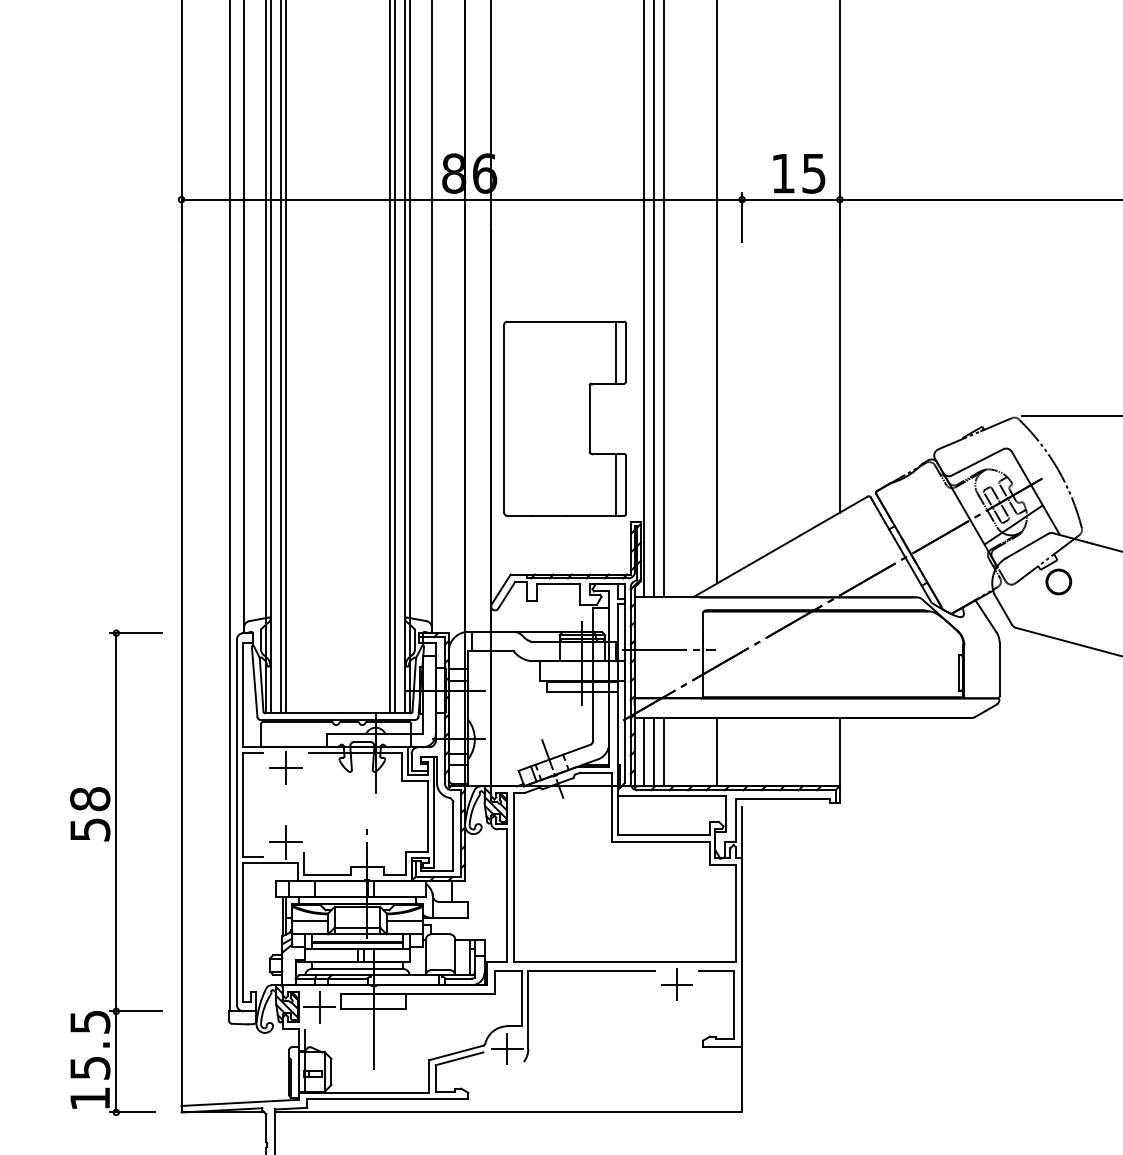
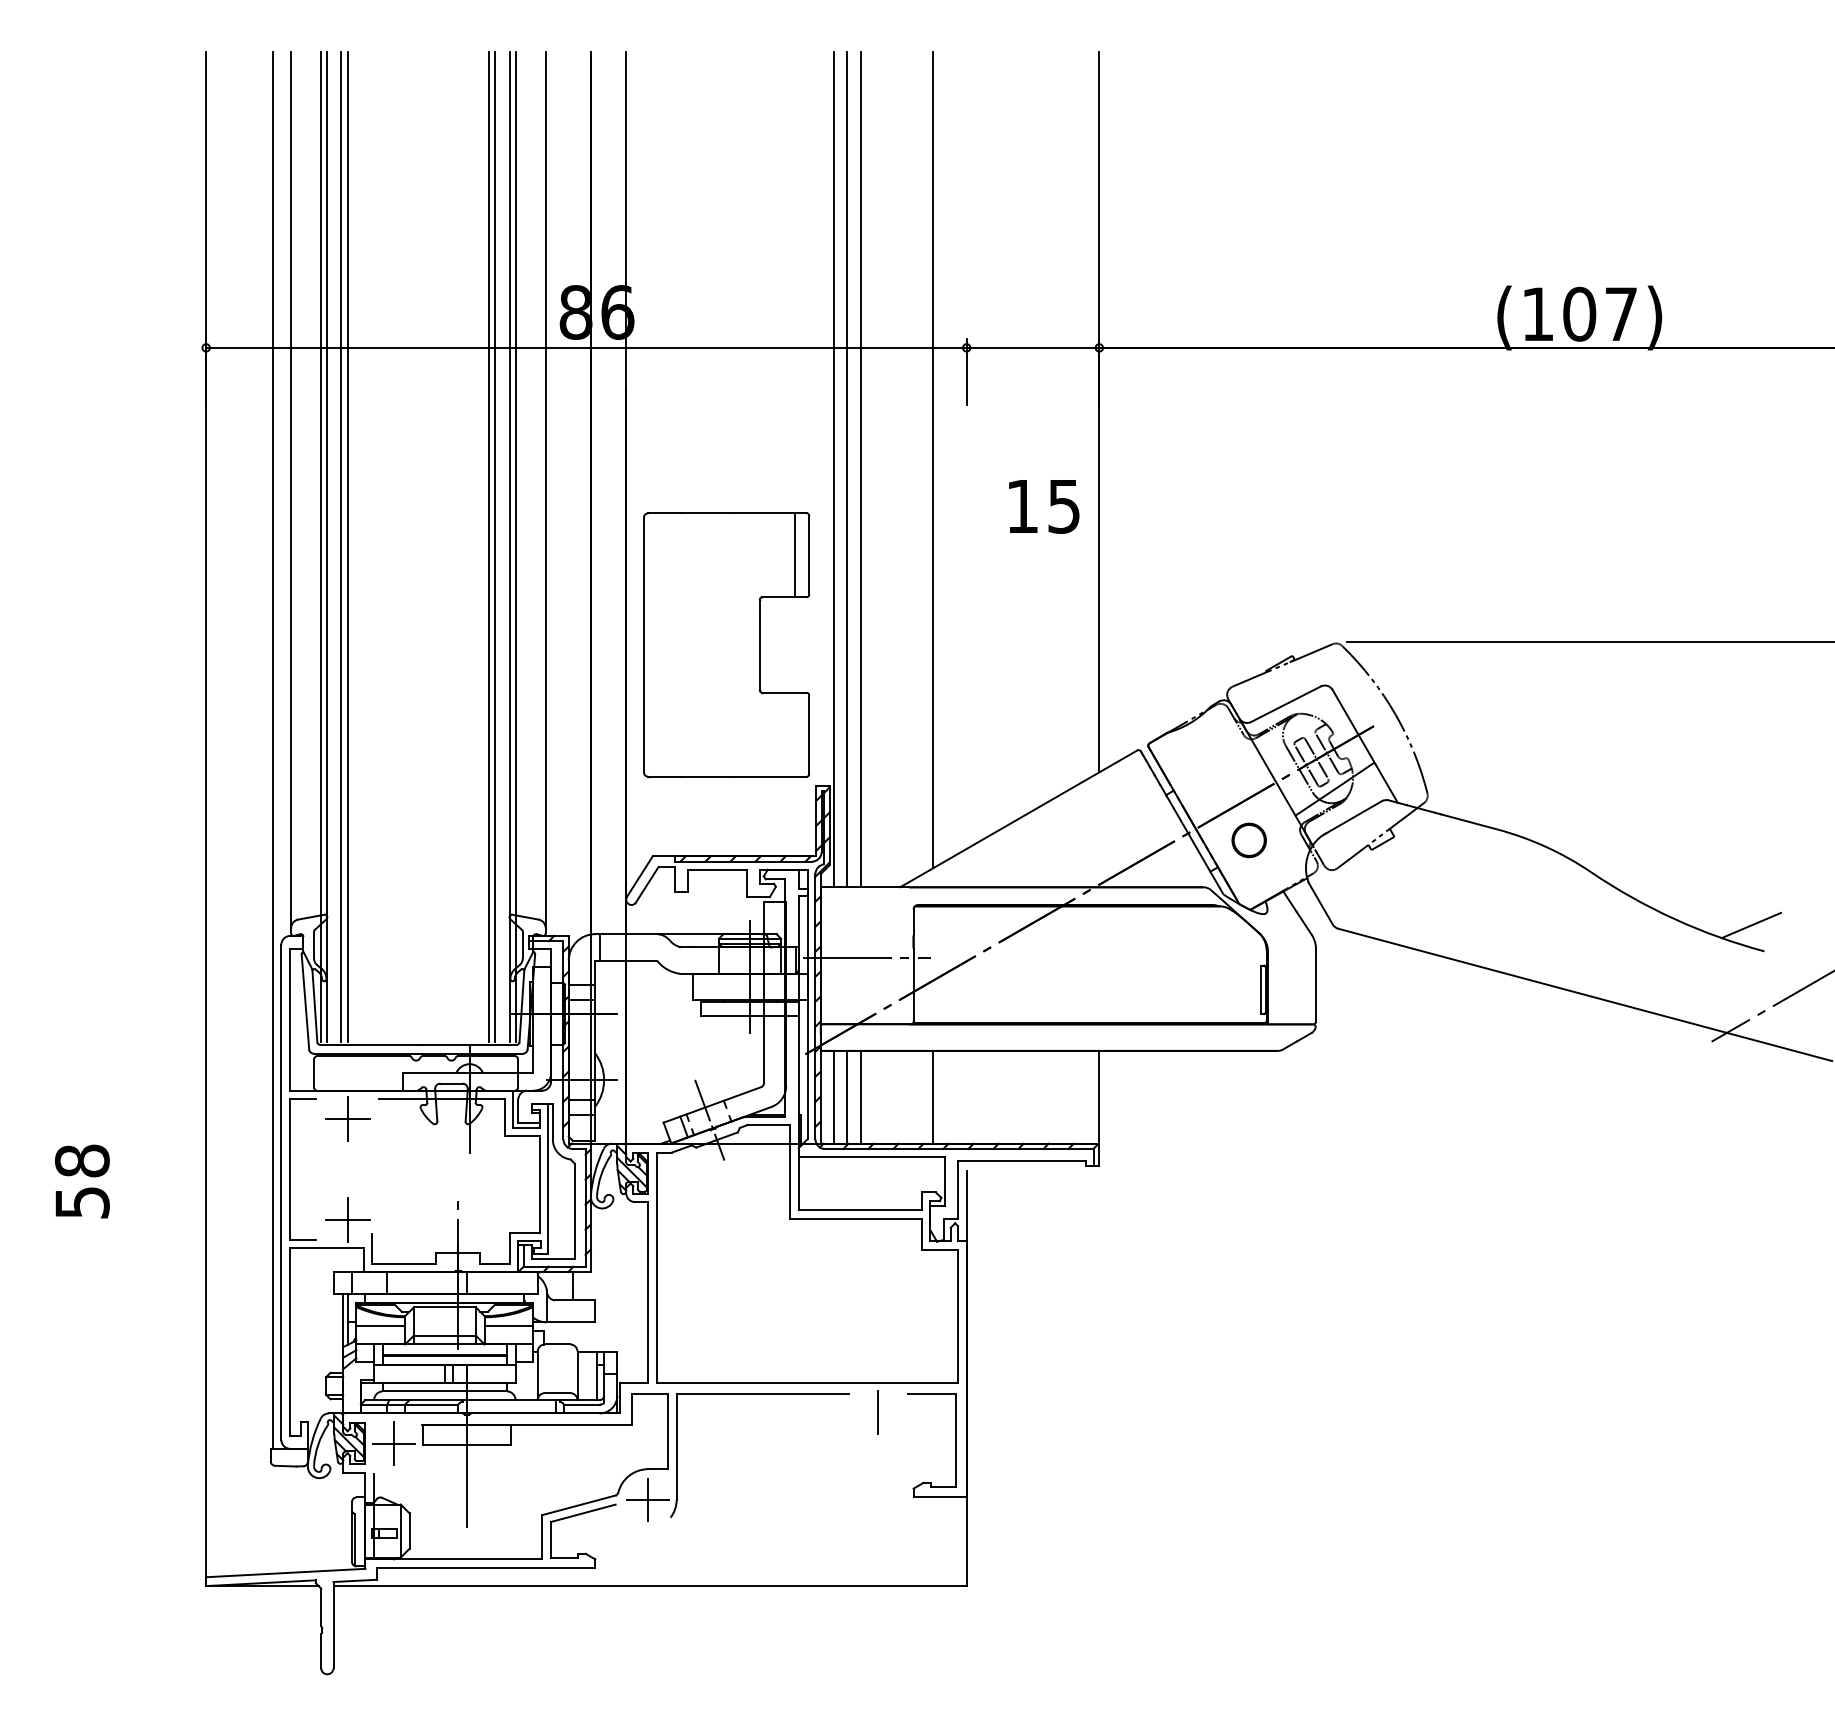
text: (799, 173) -> (1044, 506), moved
line: (615, 484) -> (795, 734), removed
part: (1058, 582) -> (1248, 840), moved
part: (116, 872) -> (117, 1260), removed
line: (677, 984) -> (878, 1412), removed

